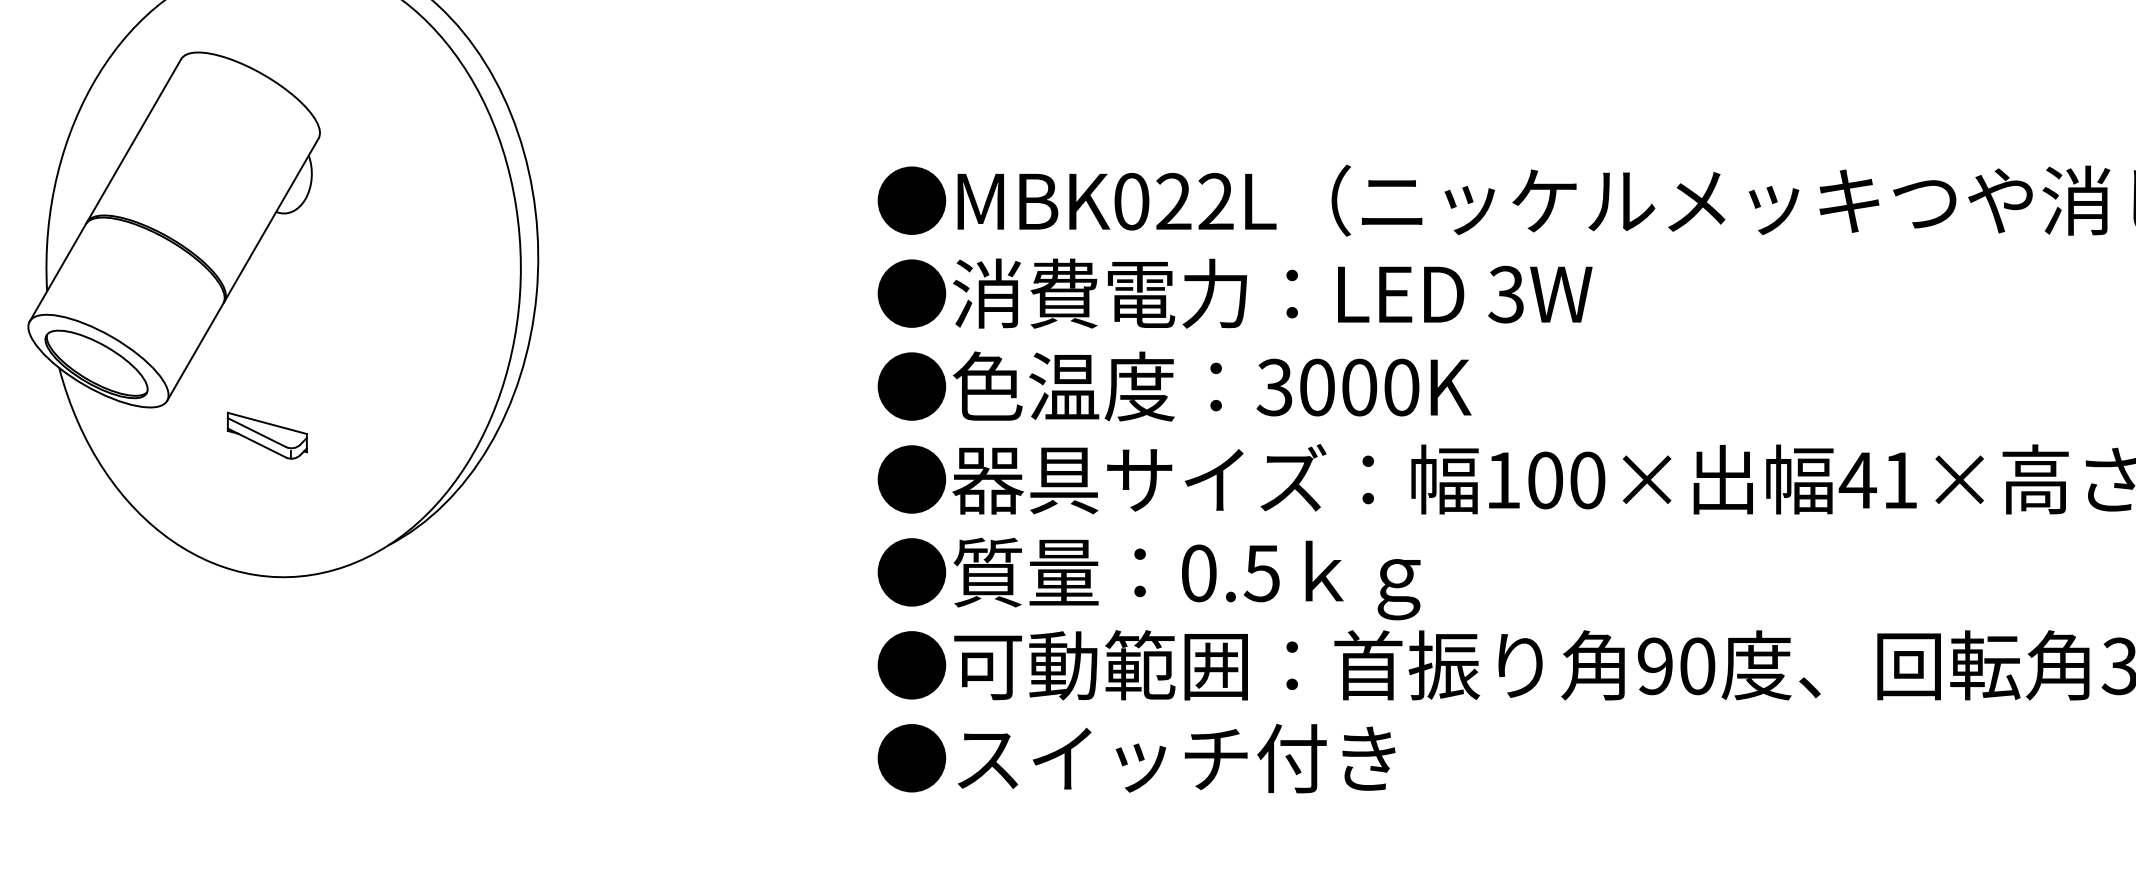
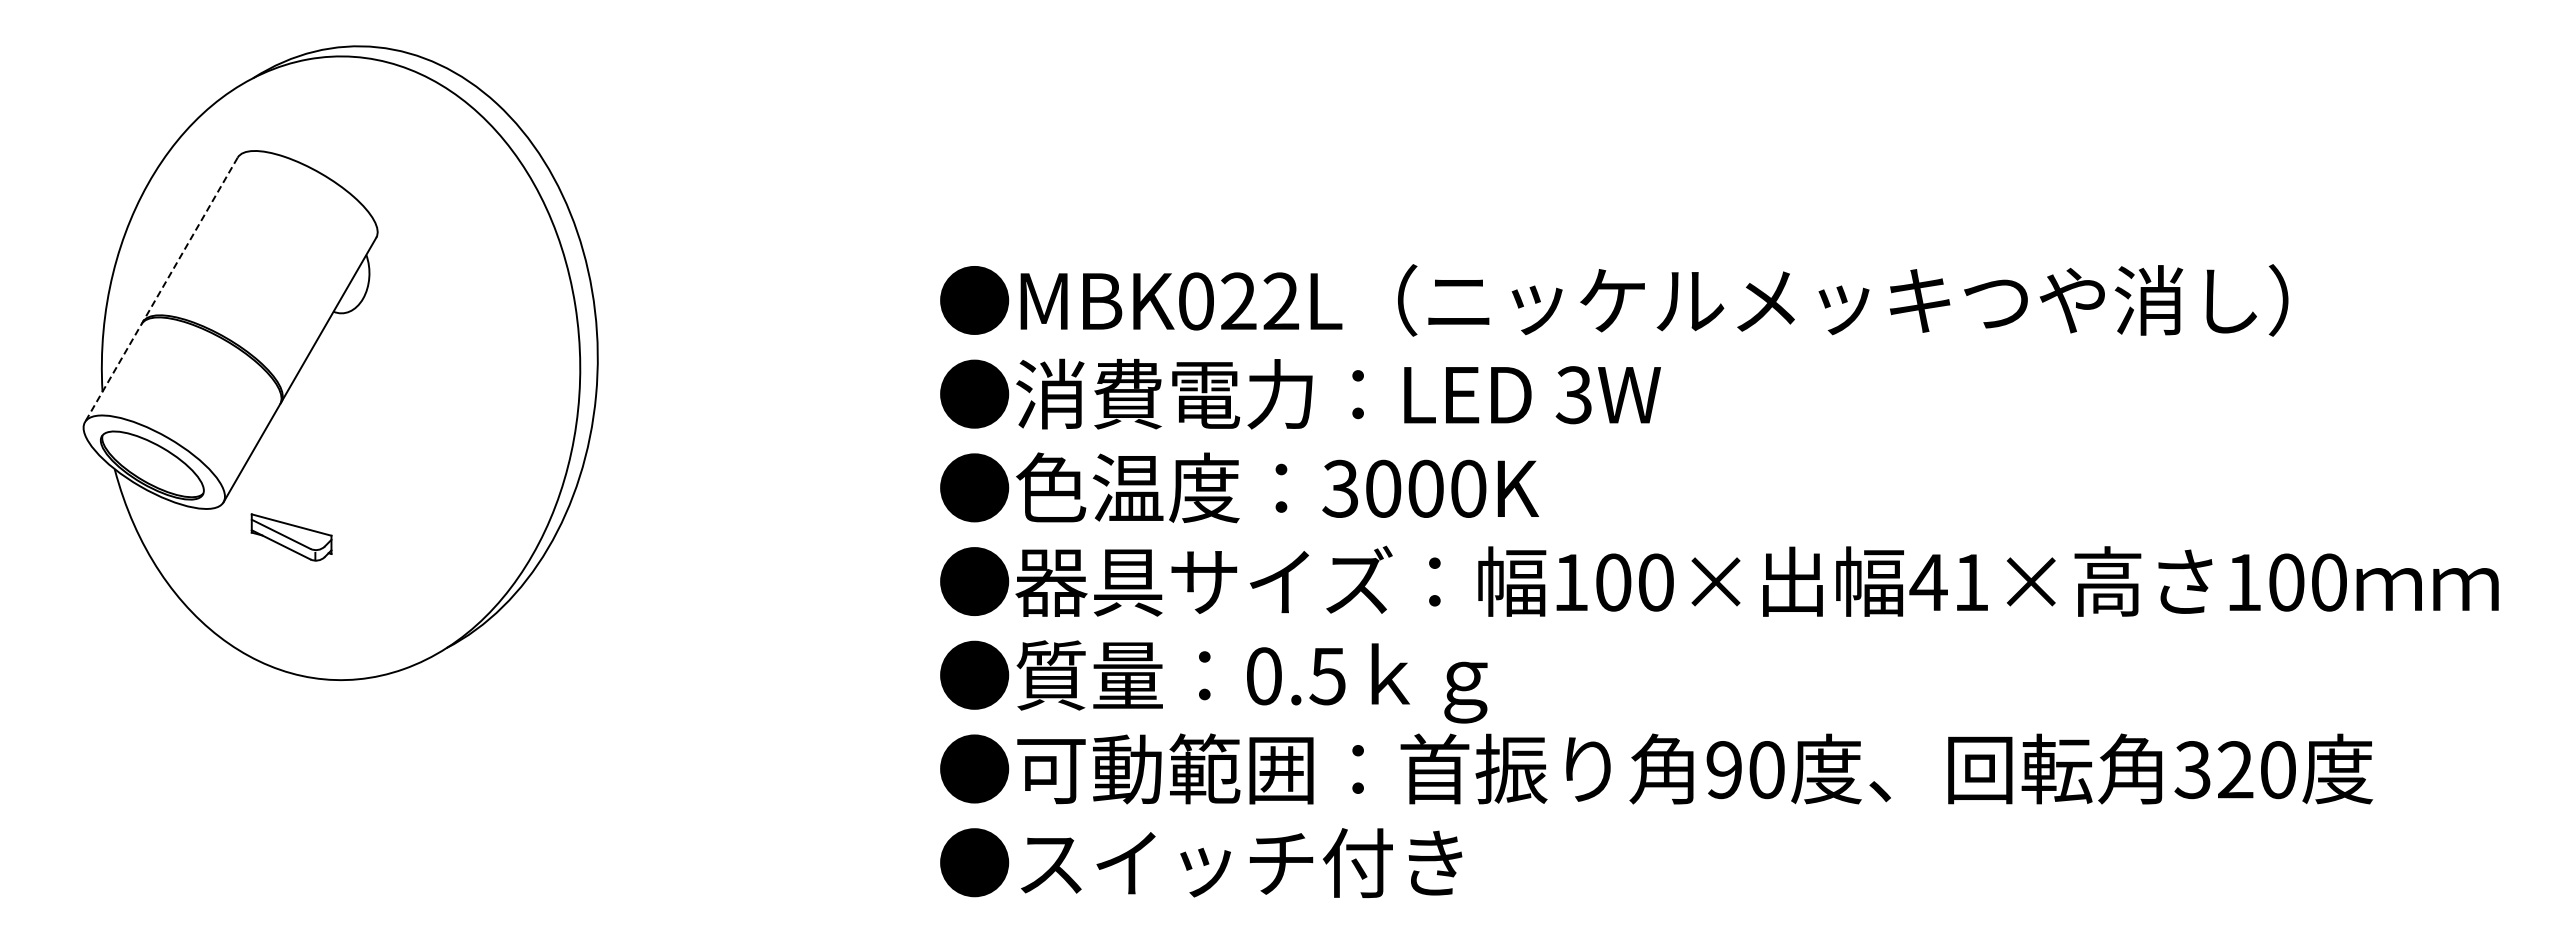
line: (105, 189) -> (161, 289), solid -> dashed
part: (267, 435) -> (291, 537), moved

